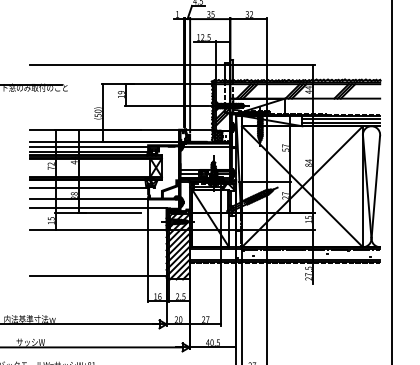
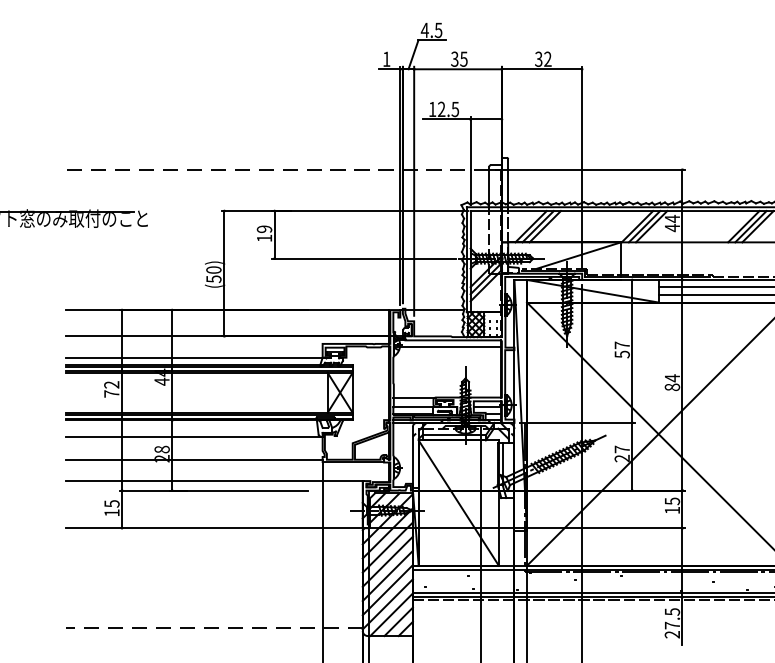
line: (126, 65) -> (275, 170), solid -> dashed
line: (89, 146) -> (195, 346), removed
line: (97, 275) -> (212, 627), solid -> dashed

